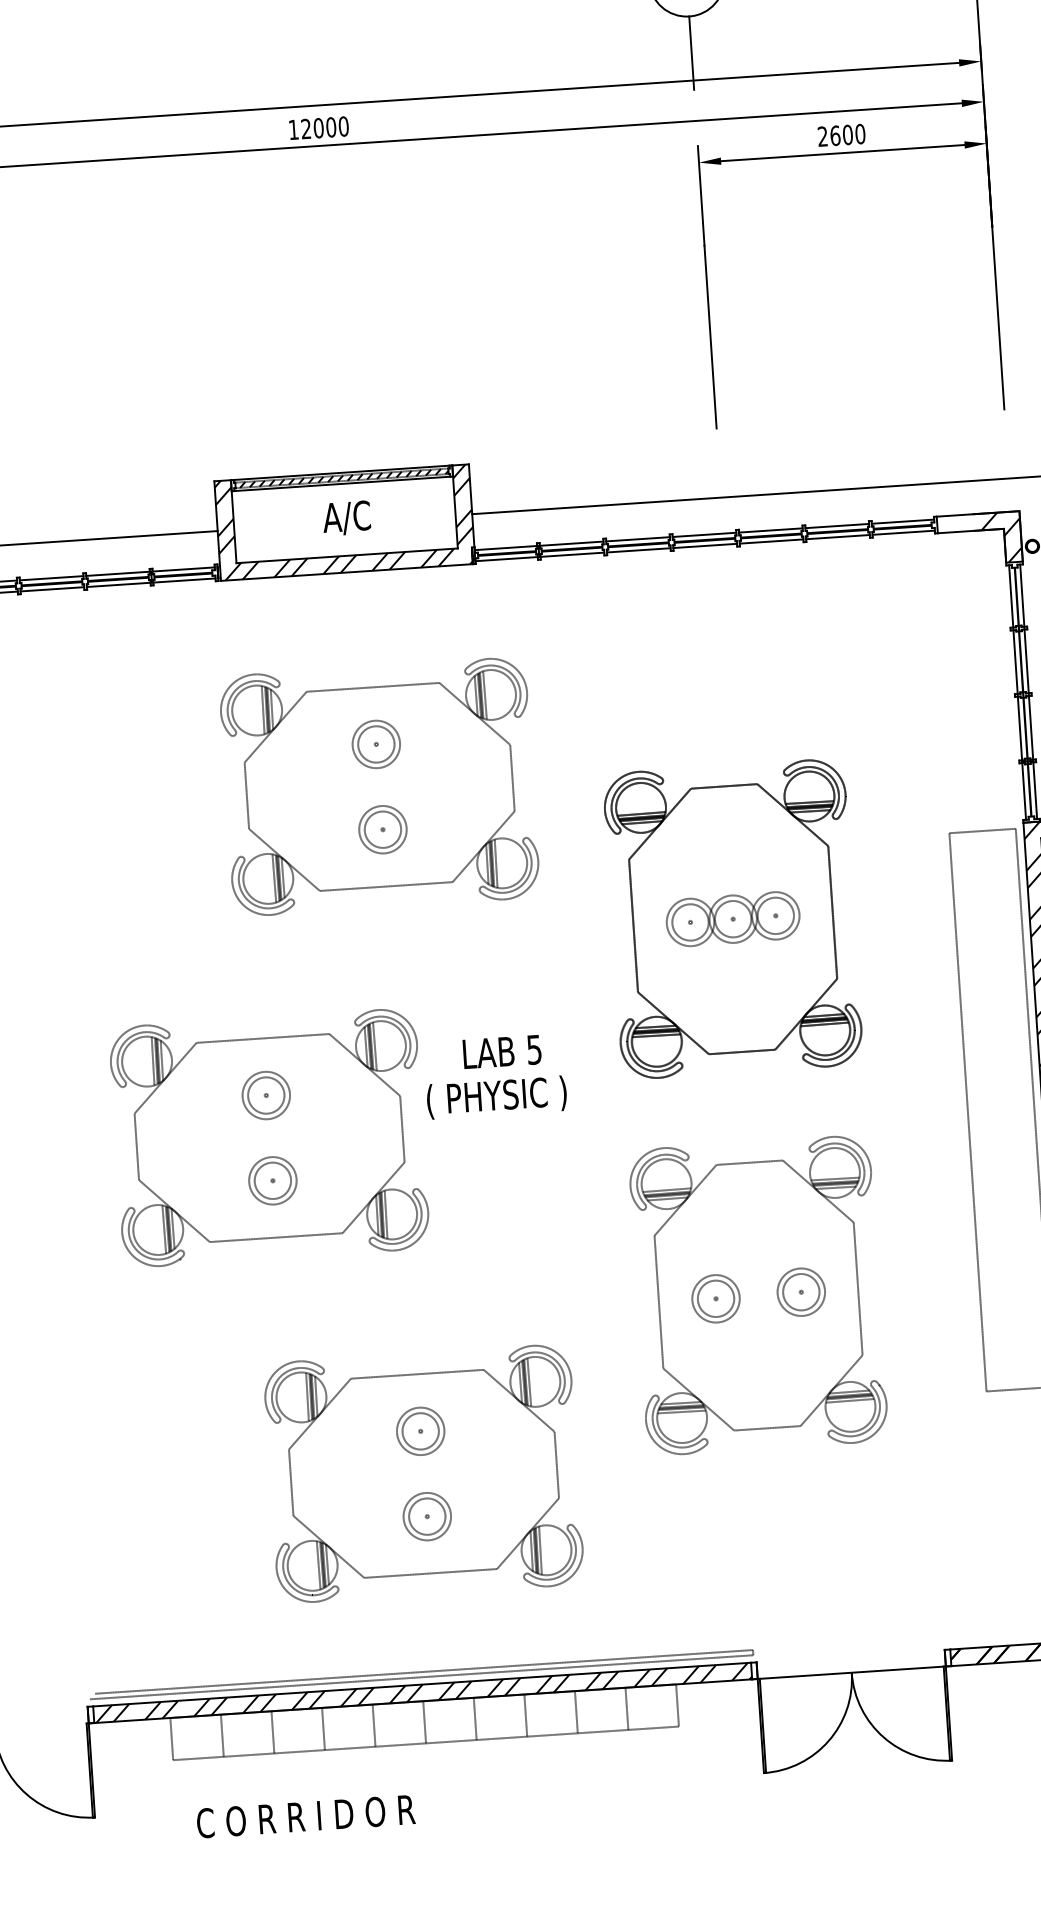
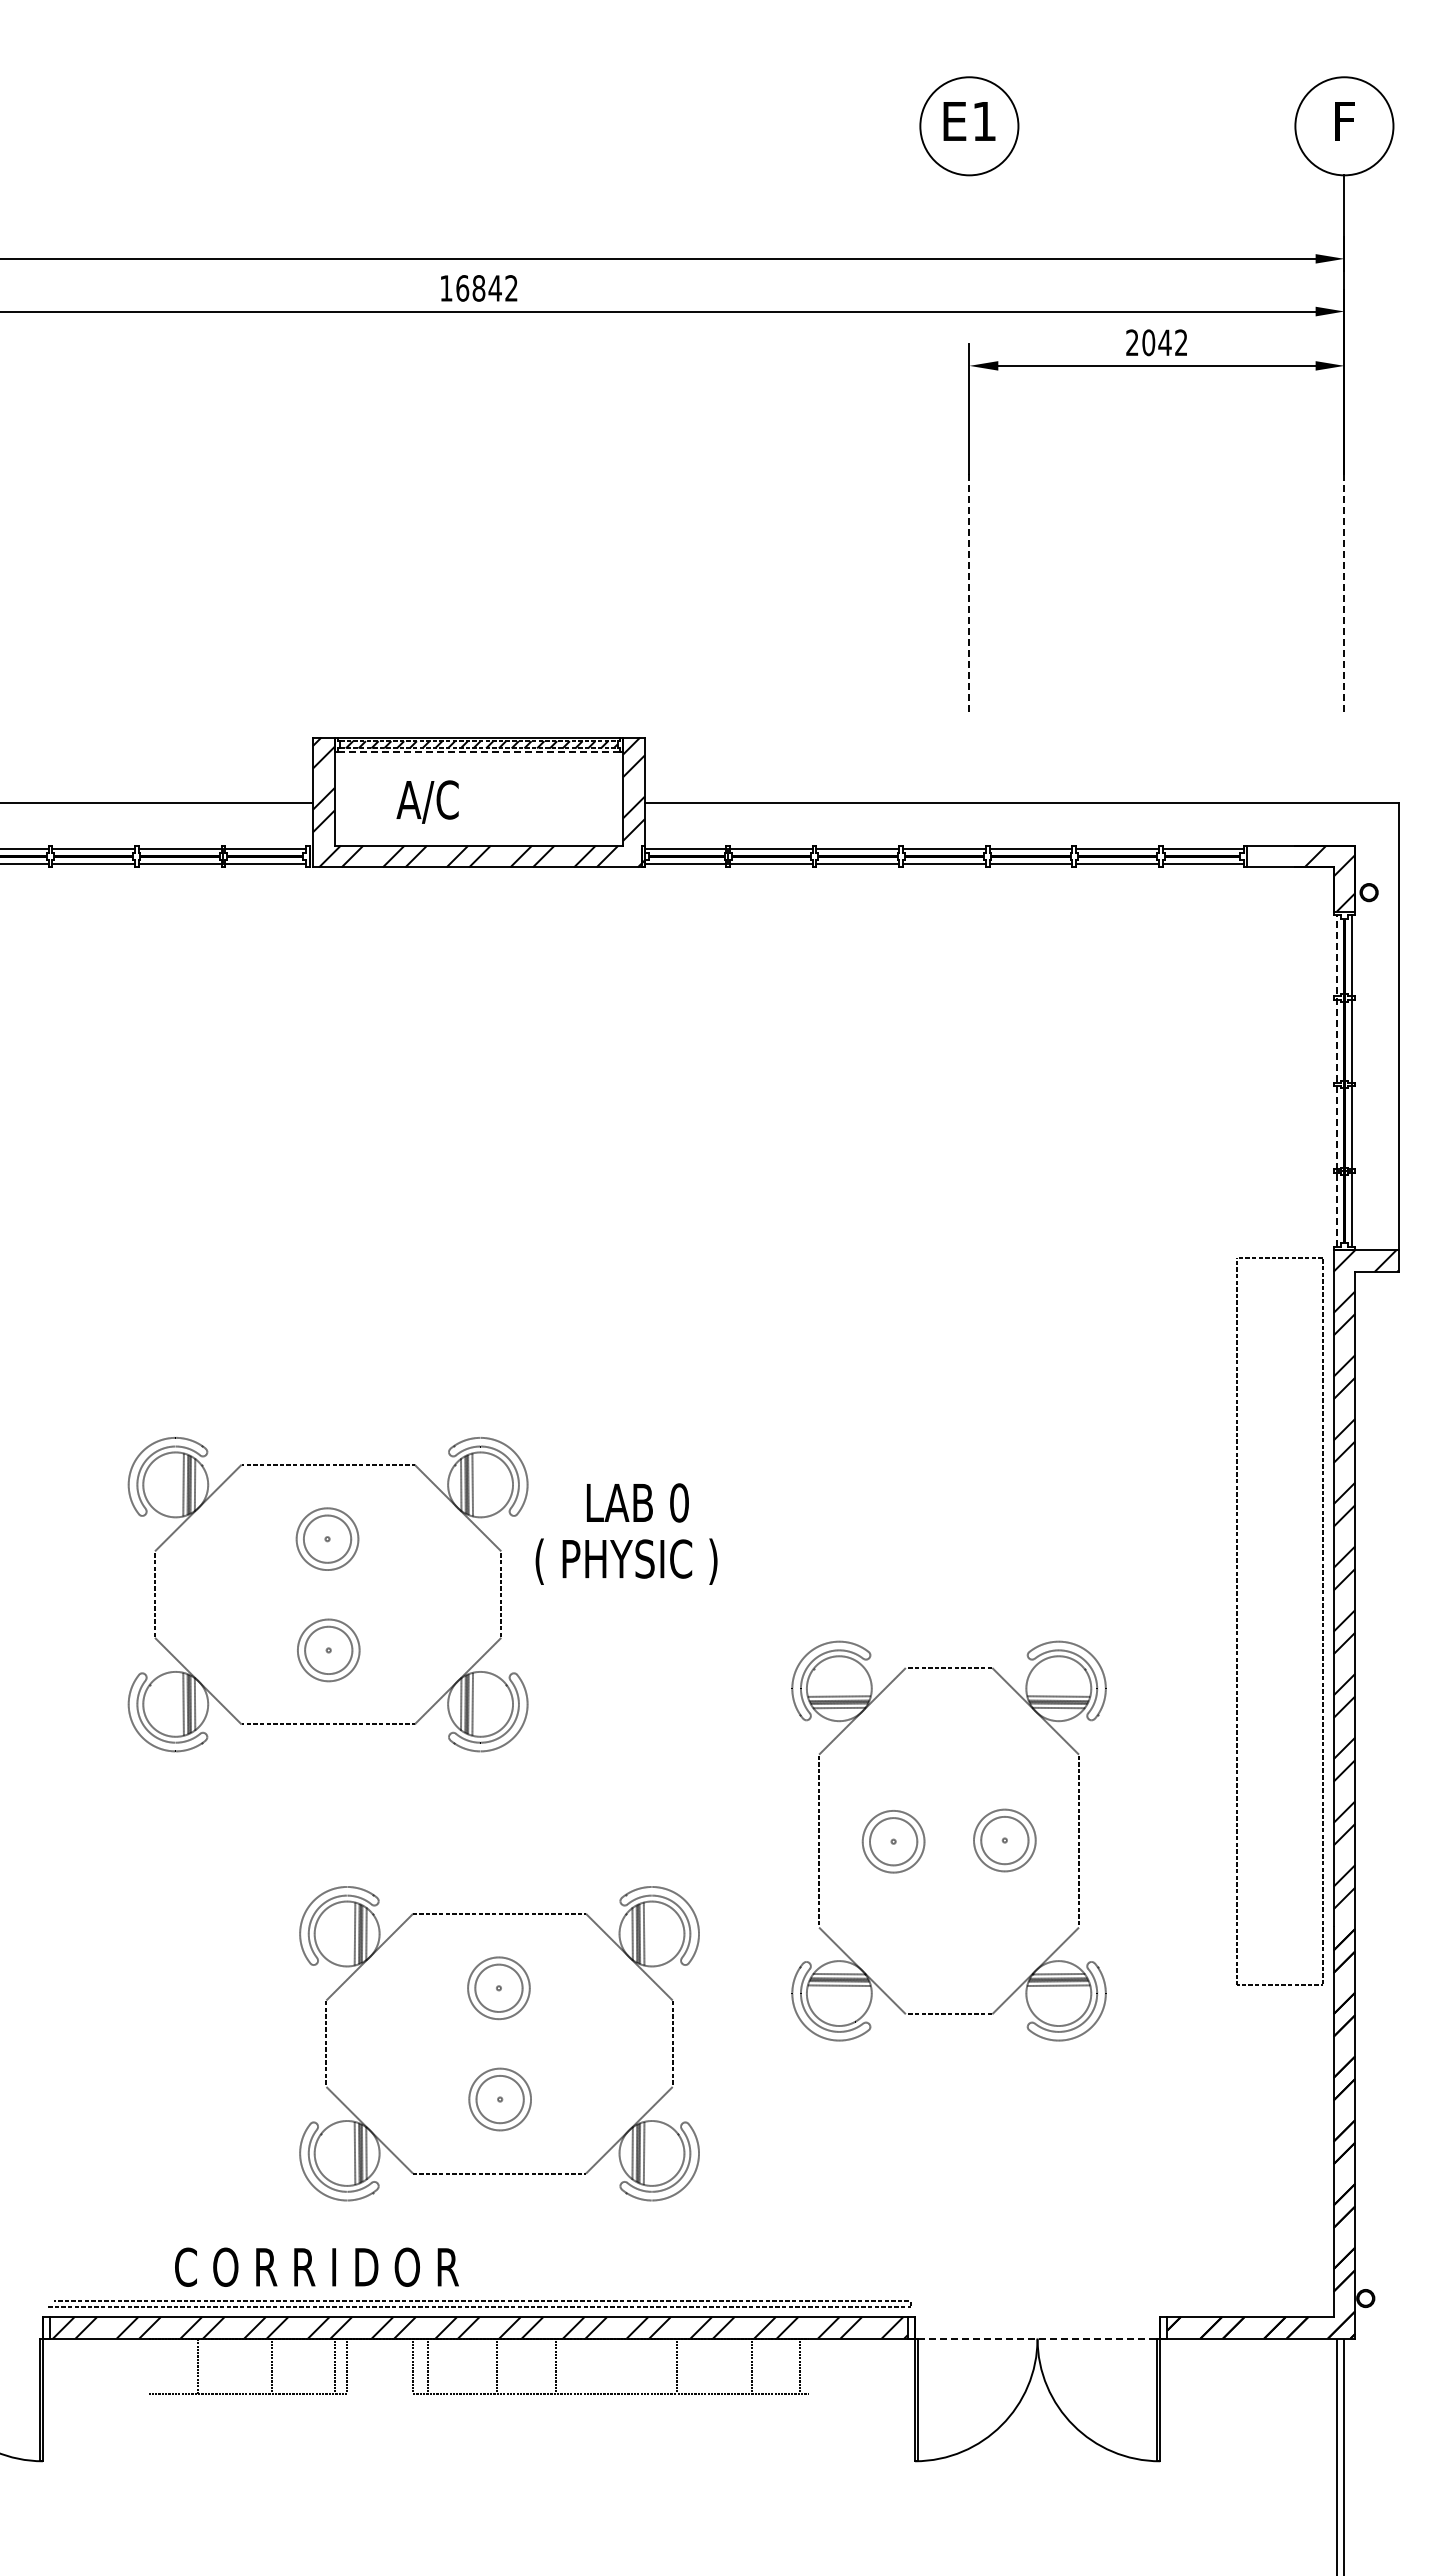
line: (691, 52) -> (969, 222), removed
text: (324, 127) -> (486, 288), 12000 -> 16842
text: (847, 134) -> (1164, 342), 2600 -> 2042
line: (998, 317) -> (1344, 592), solid -> dashed
line: (710, 336) -> (969, 592), solid -> dashed
line: (342, 484) -> (478, 752), solid -> dashed
text: (346, 517) -> (427, 801), moved
line: (1017, 692) -> (1337, 1080), solid -> dashed
part: (378, 768) -> (501, 1124), removed
part: (733, 919) -> (948, 1350), removed
text: (534, 1049) -> (679, 1502), 5 -> 0
line: (851, 1672) -> (1037, 2338), solid -> dashed
line: (677, 1704) -> (751, 2365), moved
line: (626, 1708) -> (799, 2365), moved
line: (525, 1715) -> (555, 2365), moved
line: (474, 1718) -> (496, 2365), moved
line: (424, 1721) -> (427, 2365), moved
line: (273, 1731) -> (335, 2365), moved
line: (222, 1735) -> (272, 2365), moved
line: (171, 1738) -> (198, 2365), moved
line: (350, 1748) -> (380, 2393), removed
text: (305, 1815) -> (316, 2266), moved

